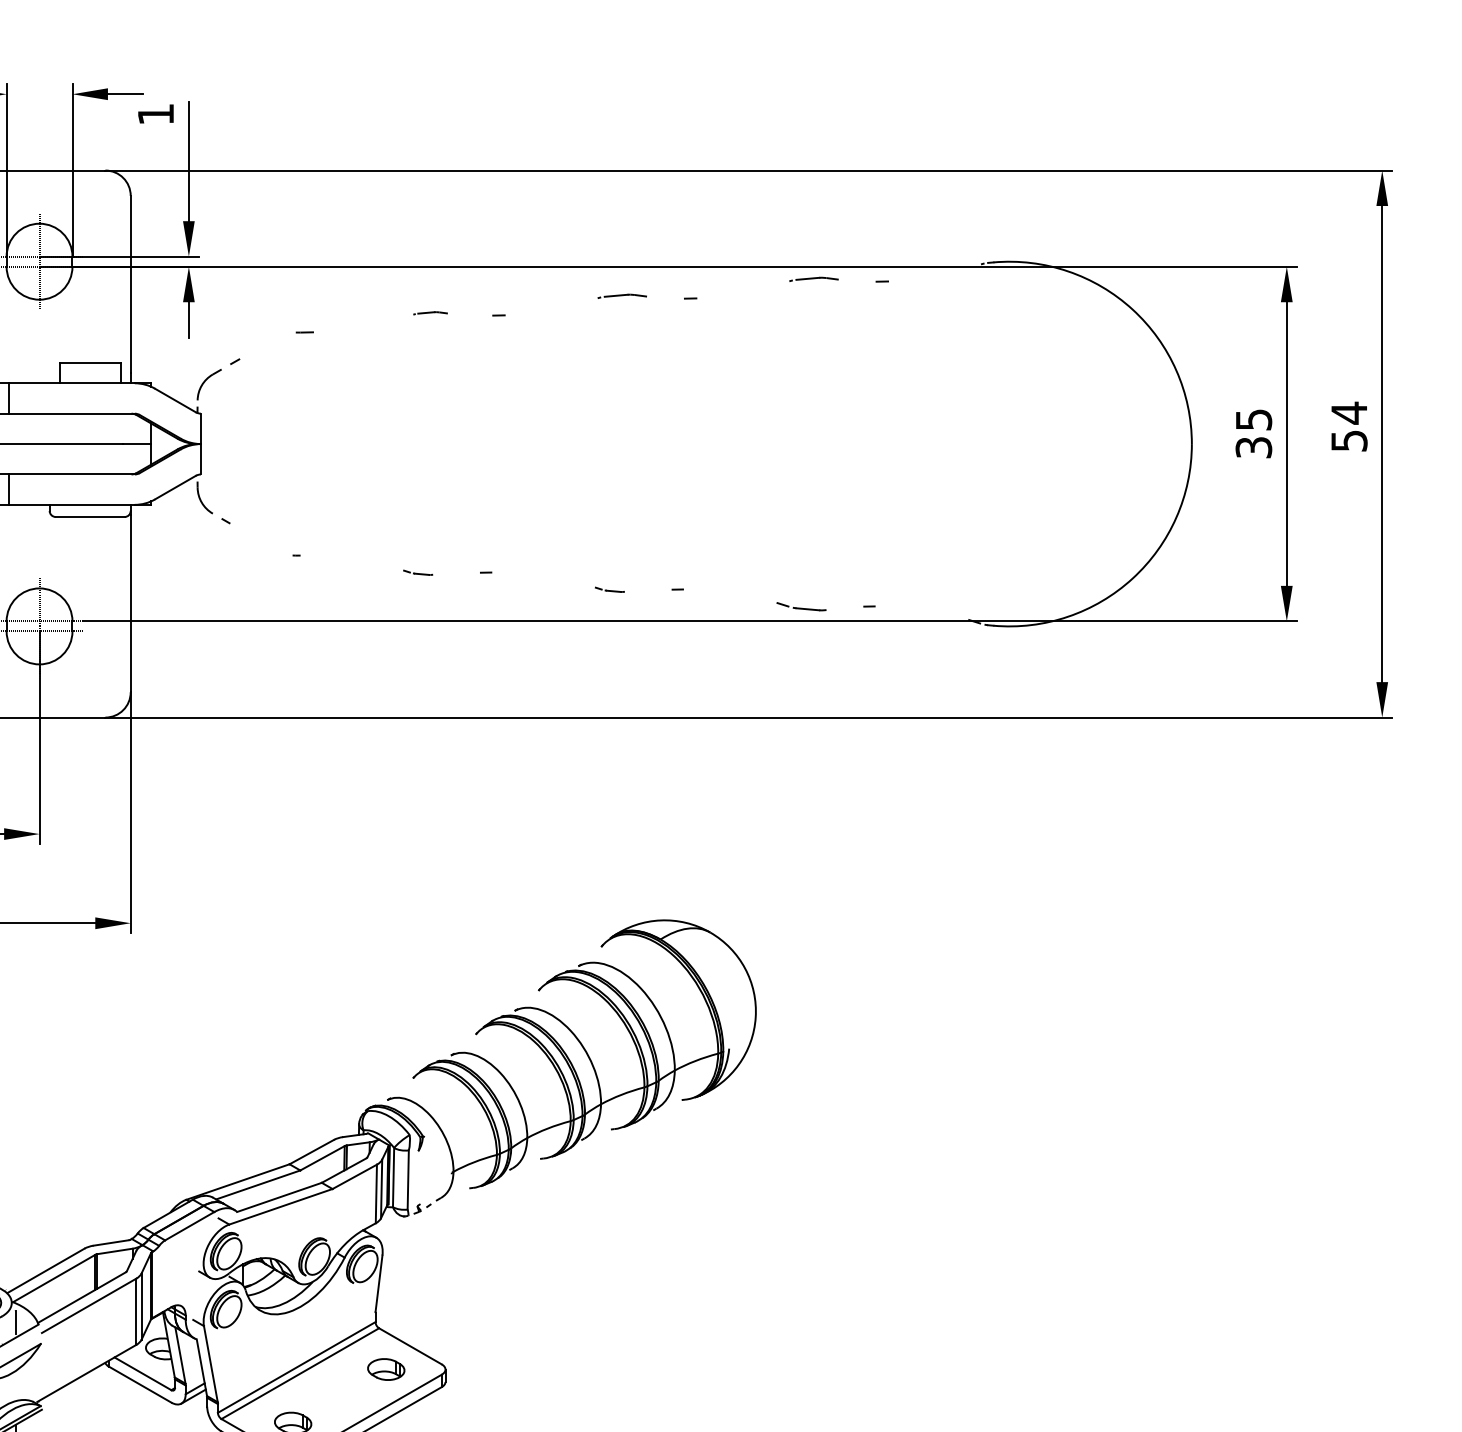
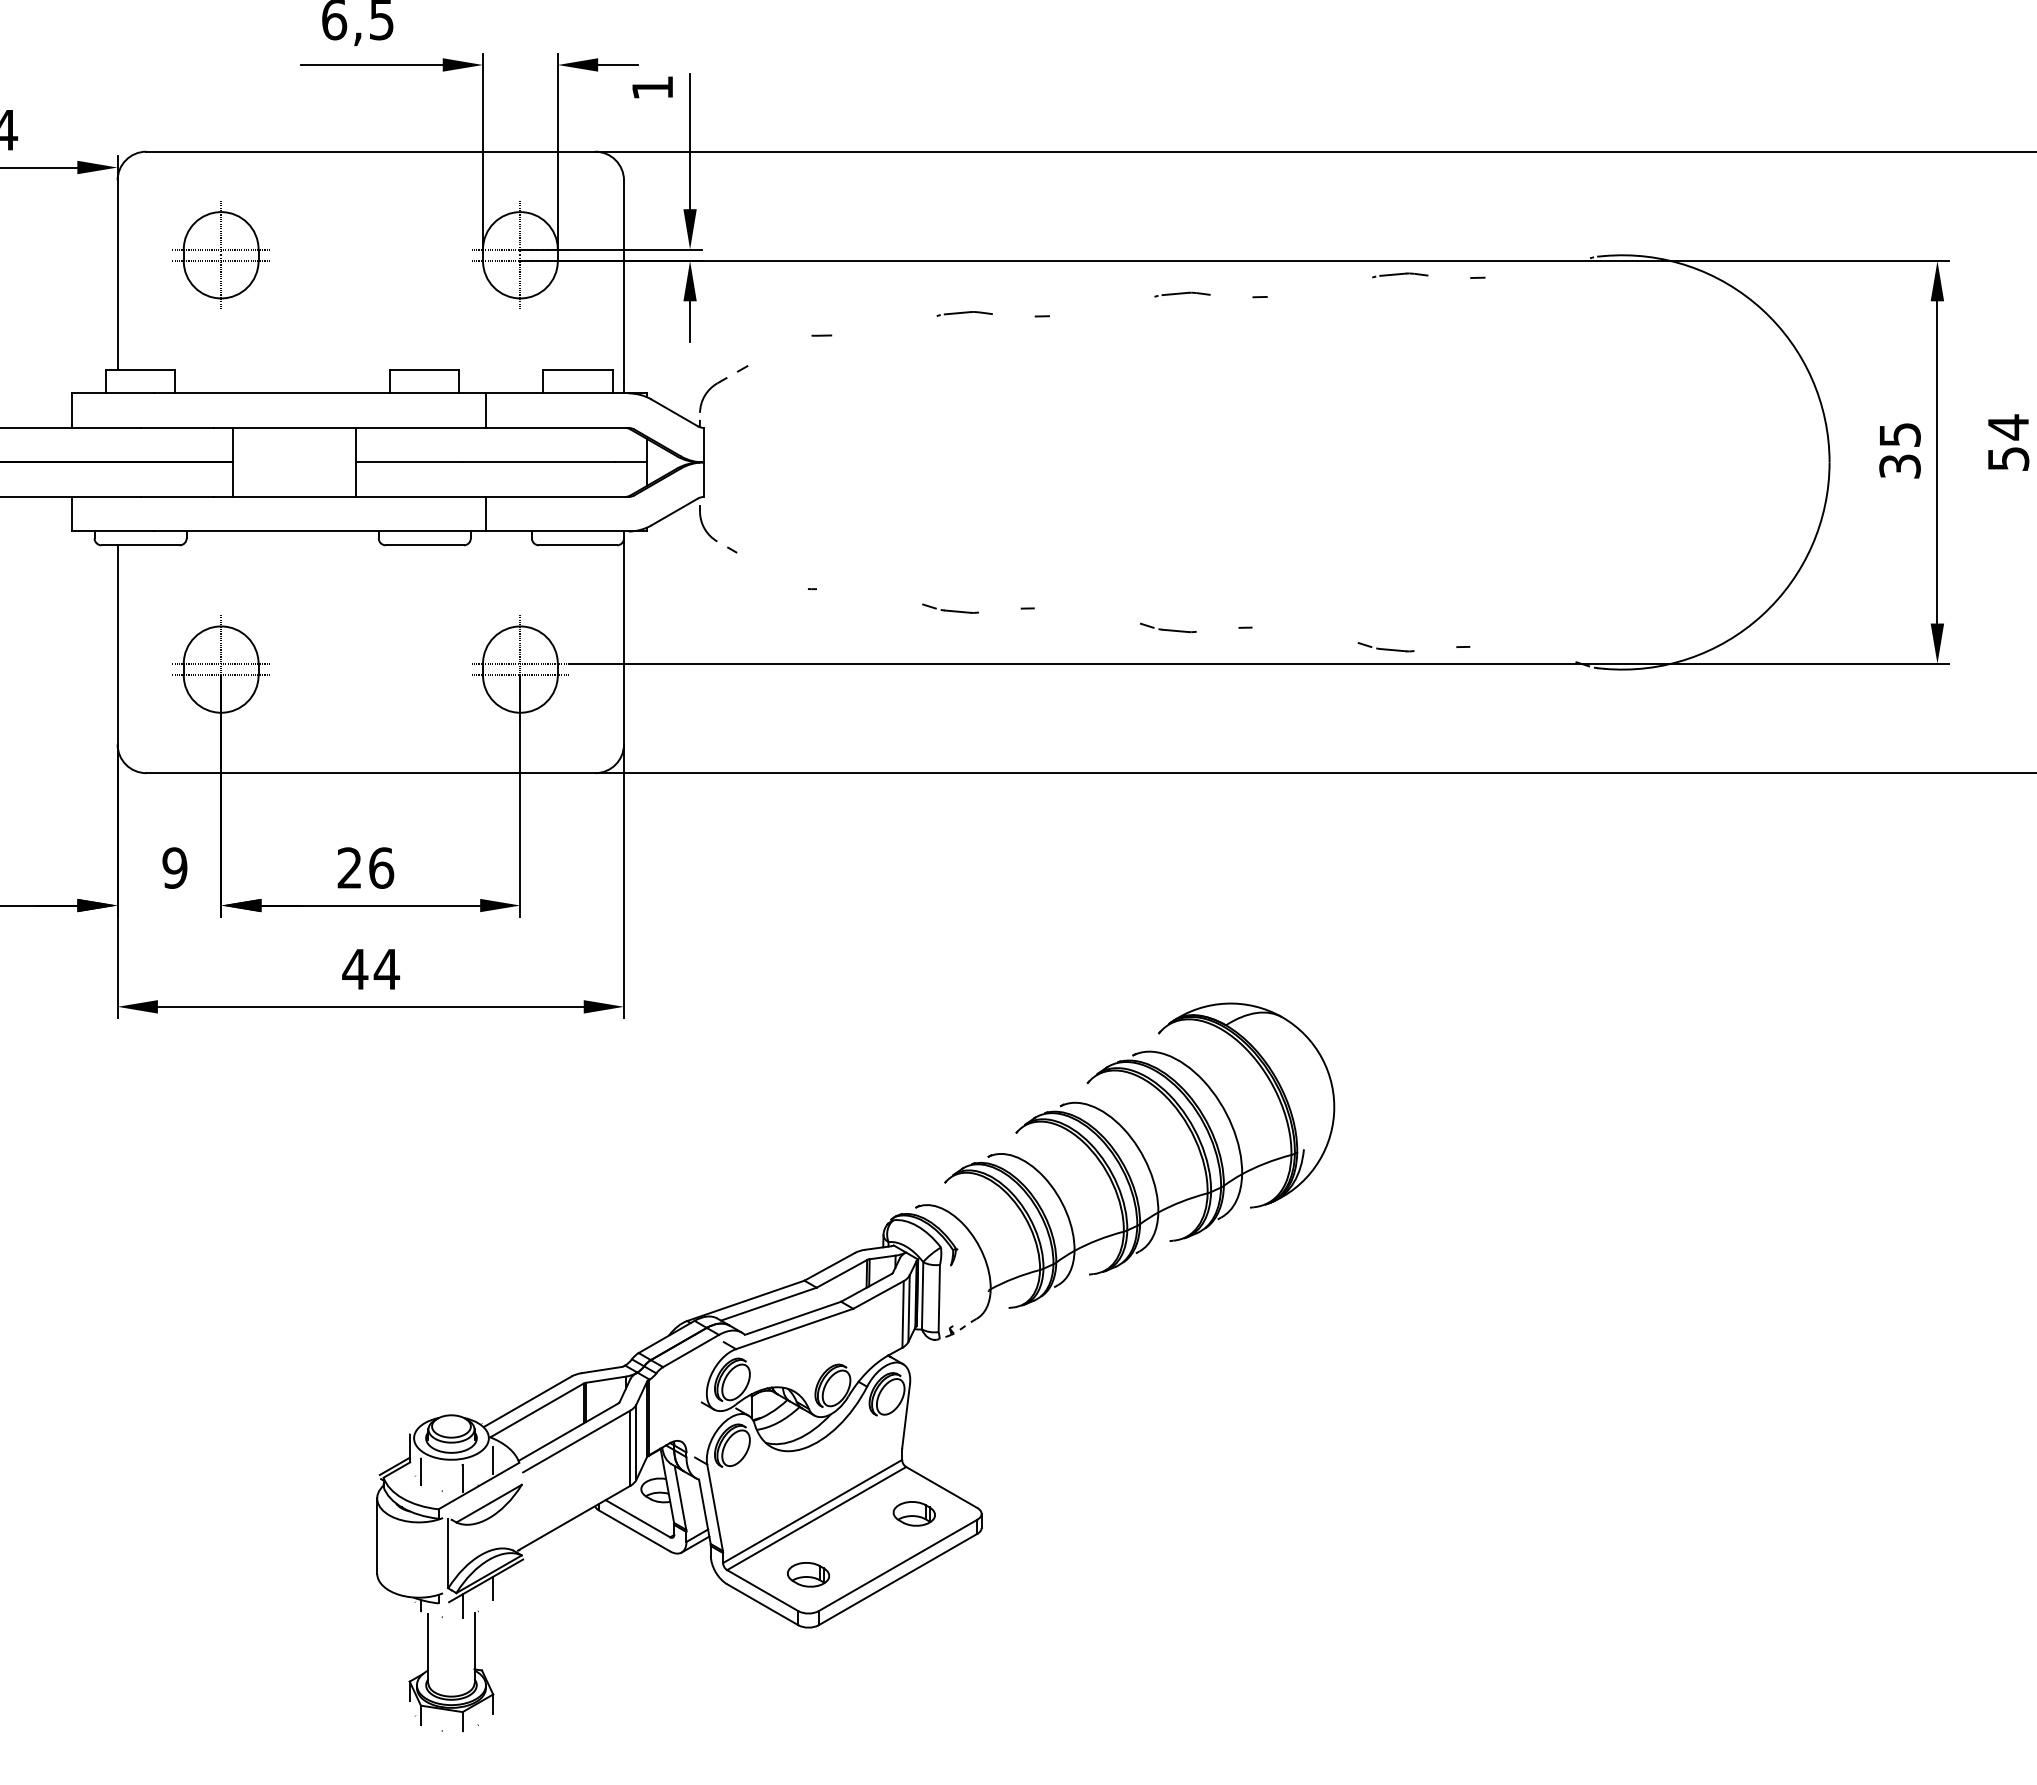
part: (430, 312) -> (964, 313), size x1.43
part: (418, 572) -> (950, 608), size x1.67
part: (609, 589) -> (1168, 627), size x1.67

